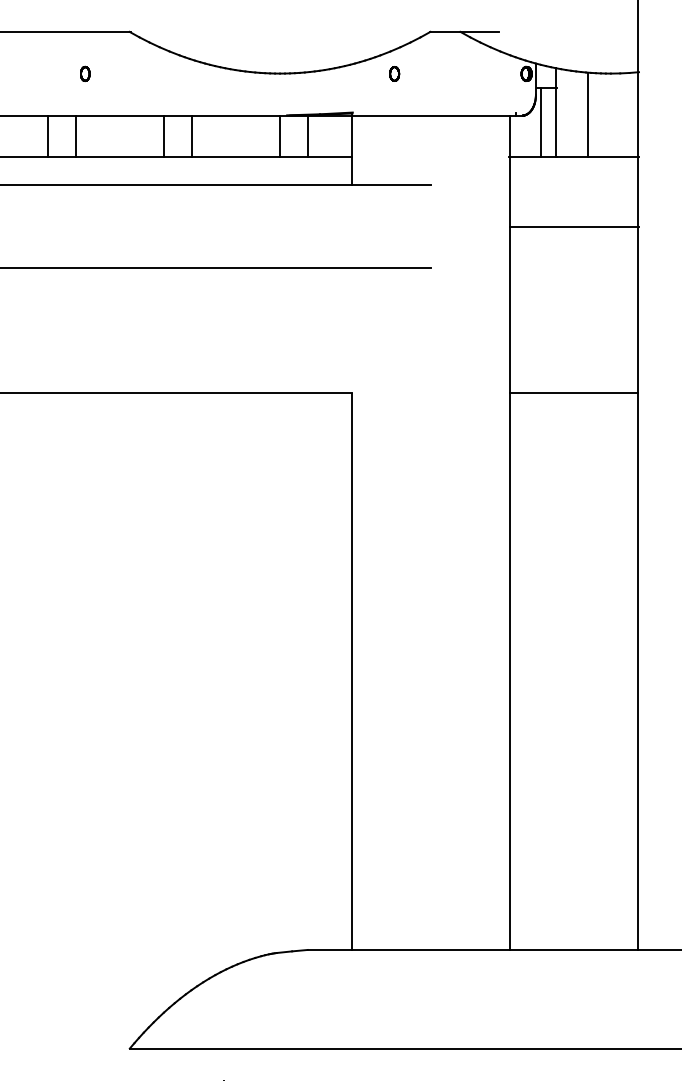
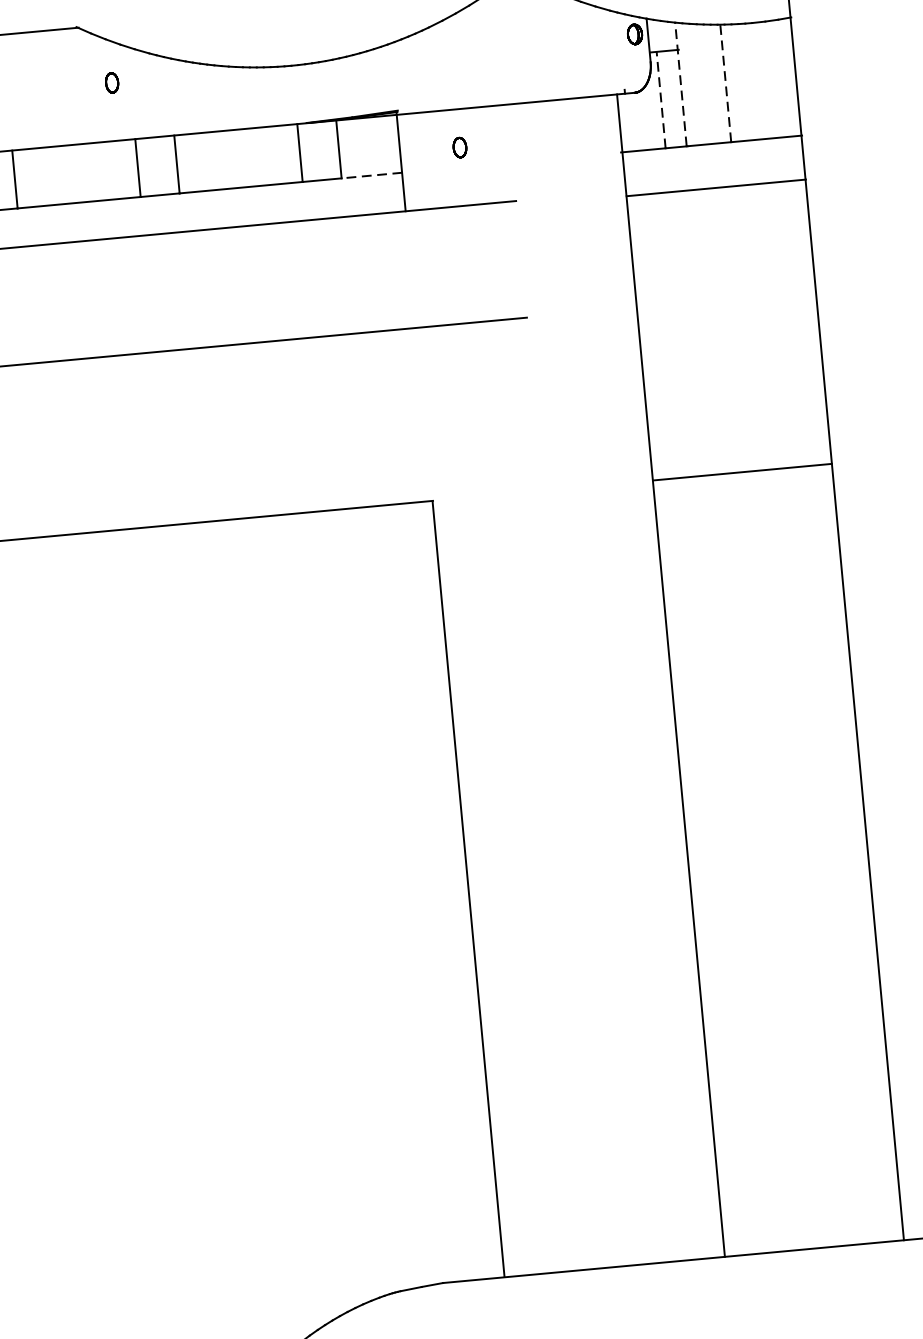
part: (85, 73) -> (112, 82), moved
part: (394, 73) -> (459, 146), moved
line: (556, 112) -> (681, 84), solid -> dashed
line: (588, 114) -> (726, 82), solid -> dashed
line: (540, 122) -> (660, 100), solid -> dashed
line: (330, 157) -> (372, 176), solid -> dashed
line: (574, 226) -> (716, 187), moved

